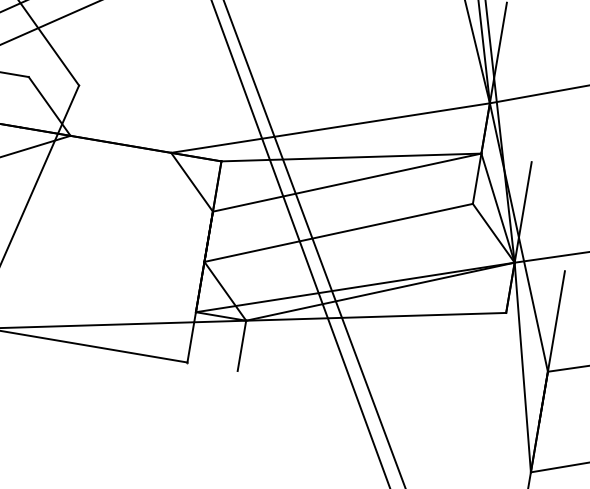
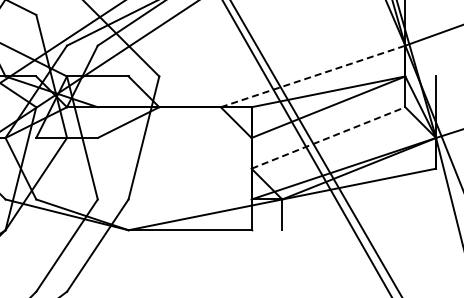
line: (331, 128) -> (313, 76), solid -> dashed
line: (338, 232) -> (328, 137), solid -> dashed

